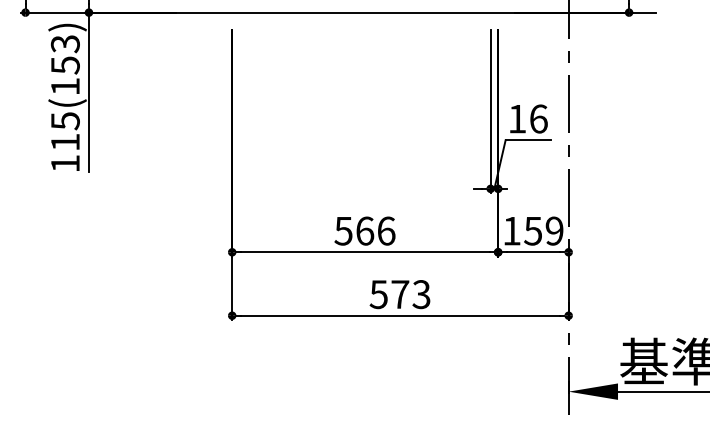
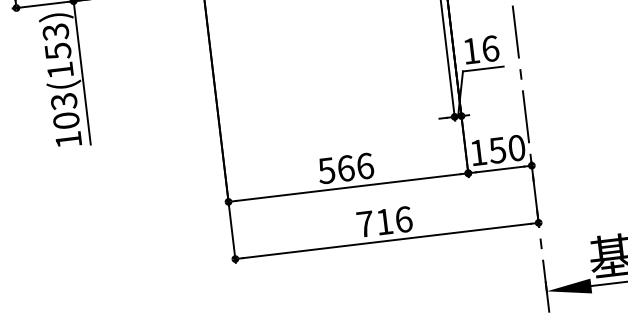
text: (64, 131) -> (64, 111), 115(153) -> 103(153)
text: (554, 230) -> (516, 147), 159 -> 150
text: (399, 294) -> (383, 221), 573 -> 716

